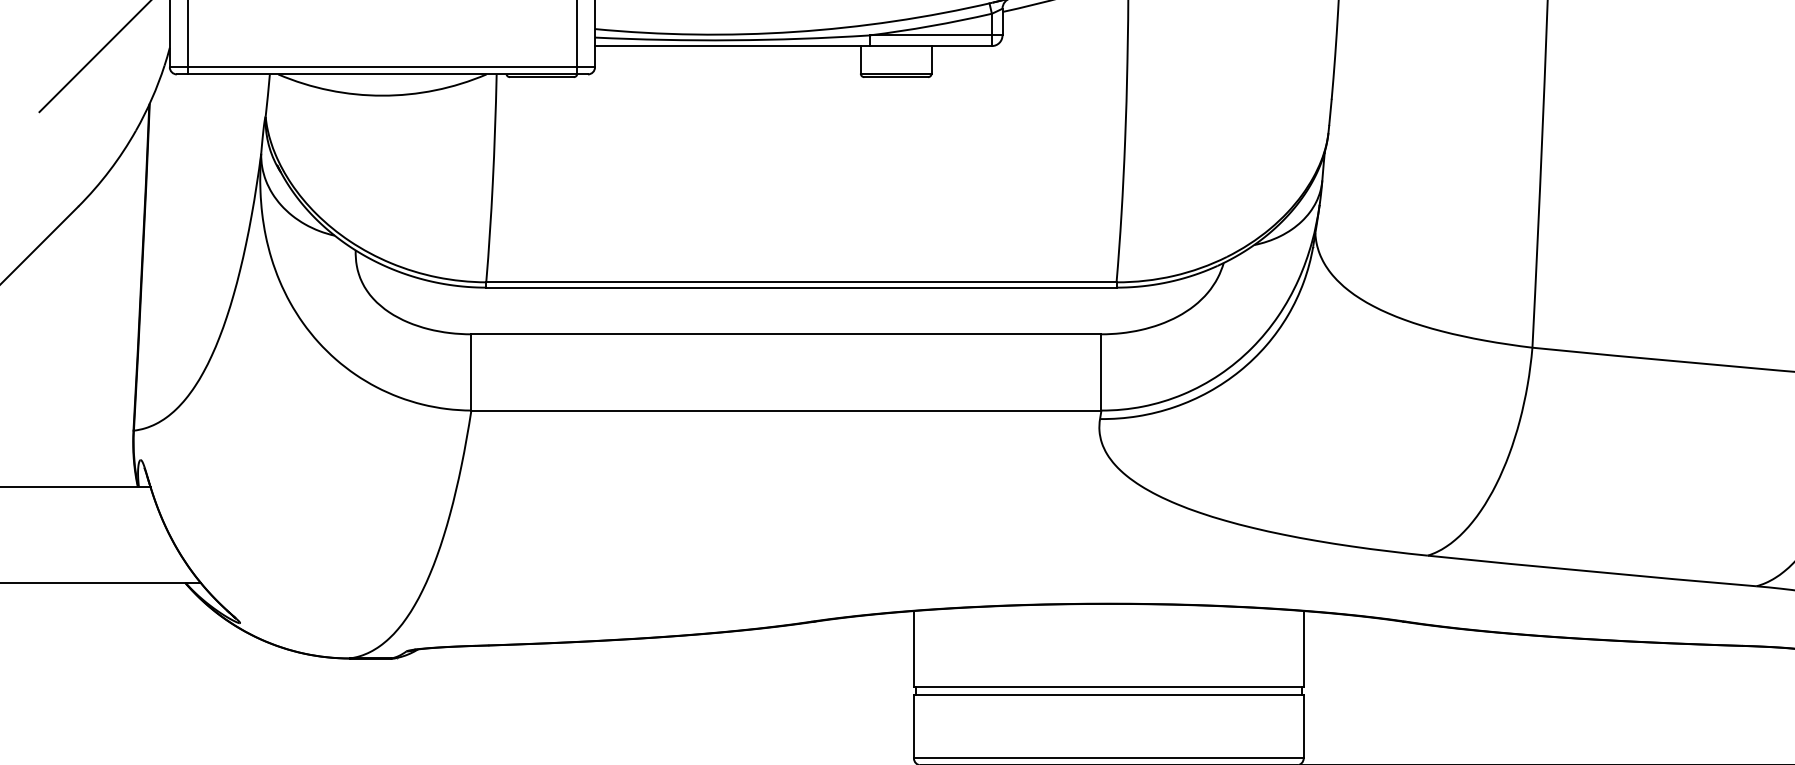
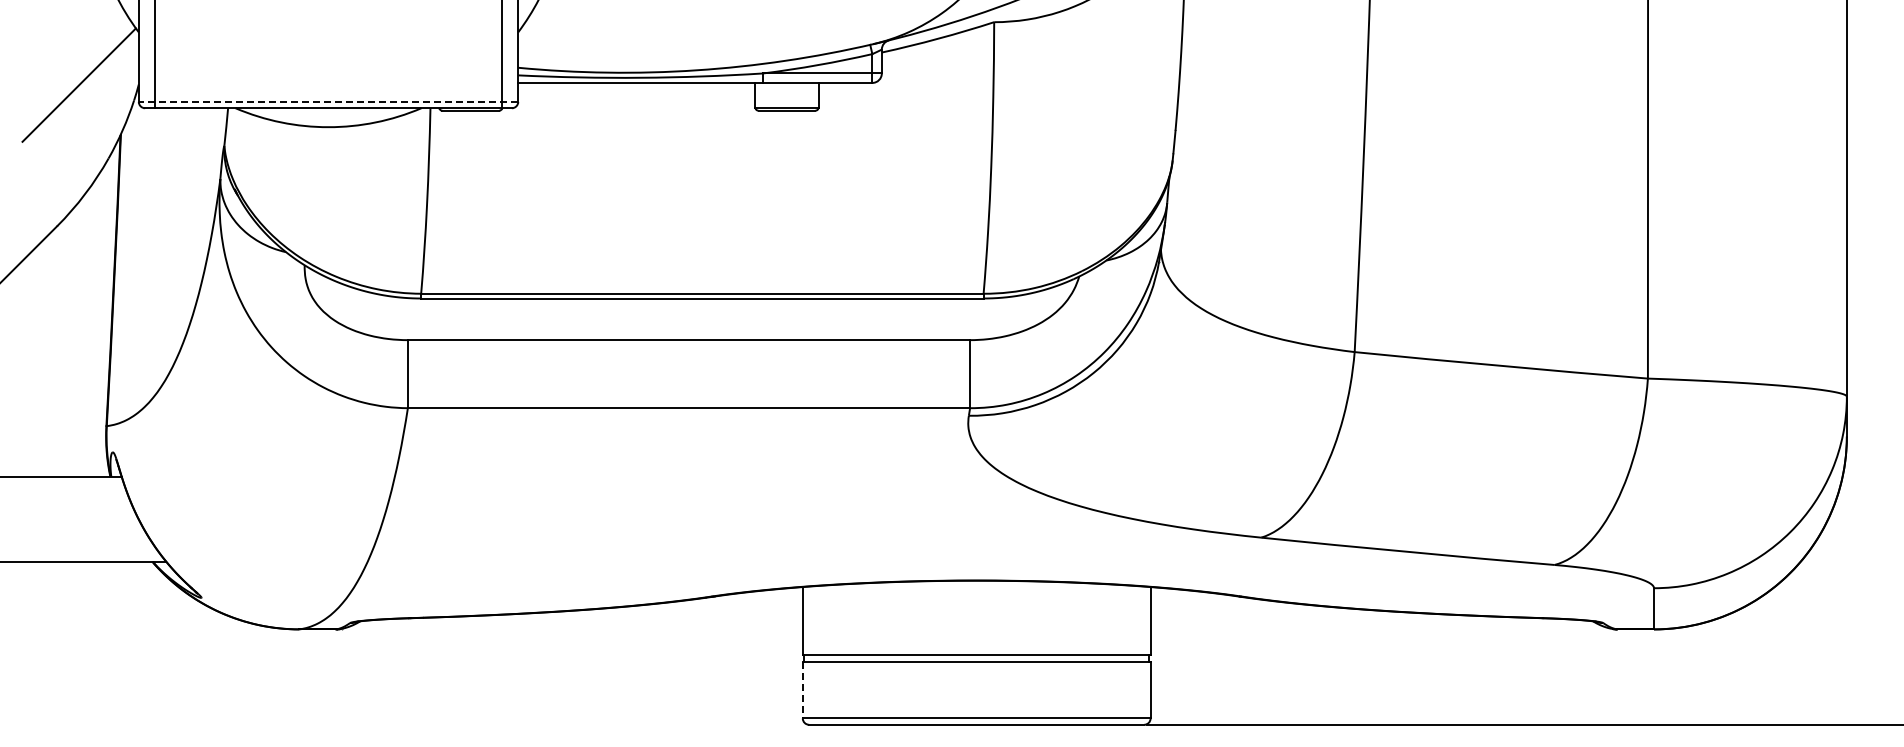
line: (382, 66) -> (328, 101), solid -> dashed
line: (913, 726) -> (802, 690), solid -> dashed

